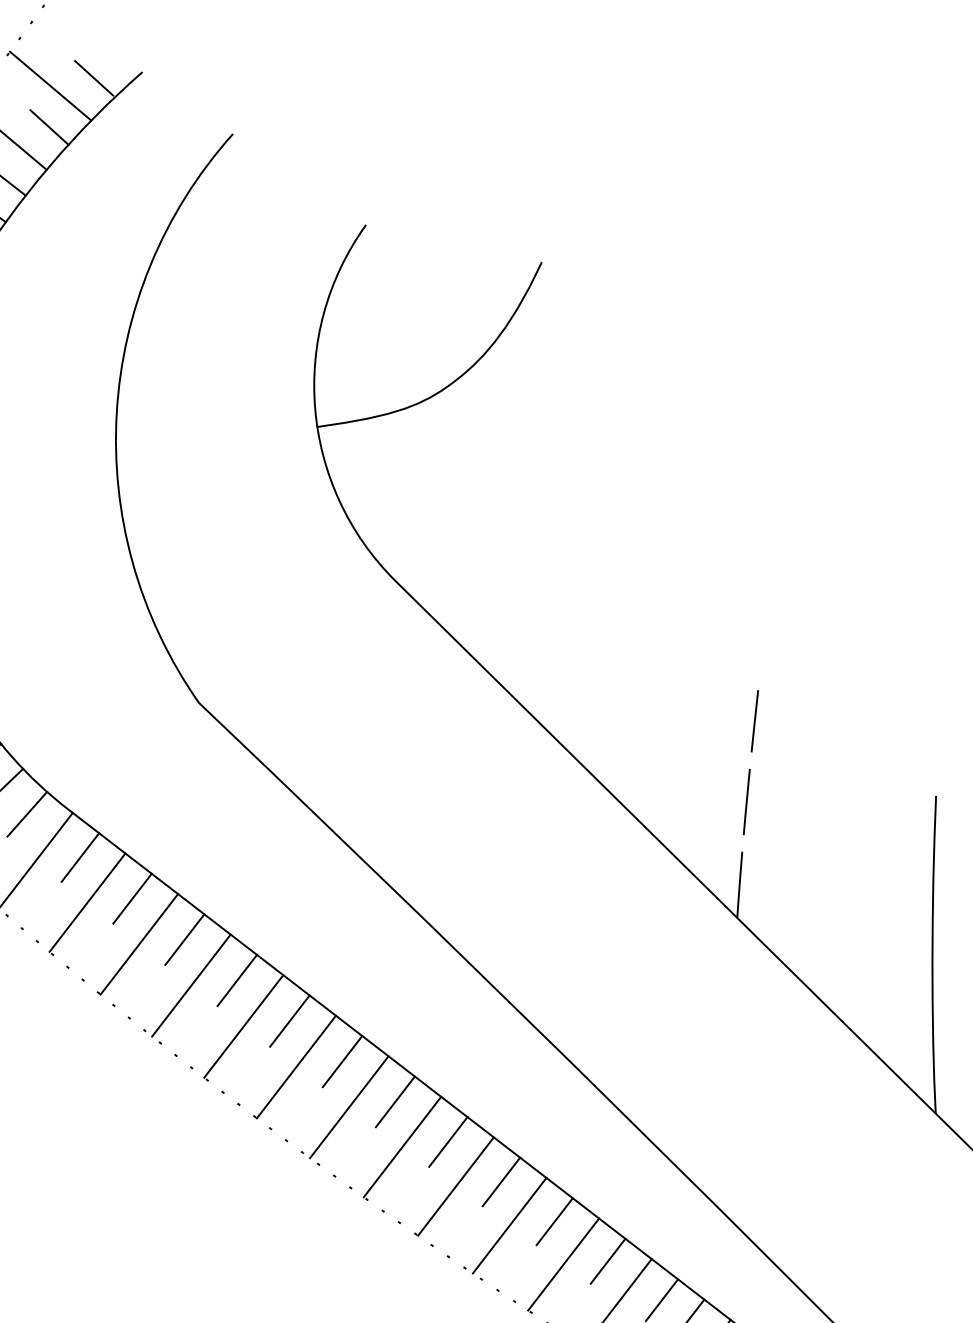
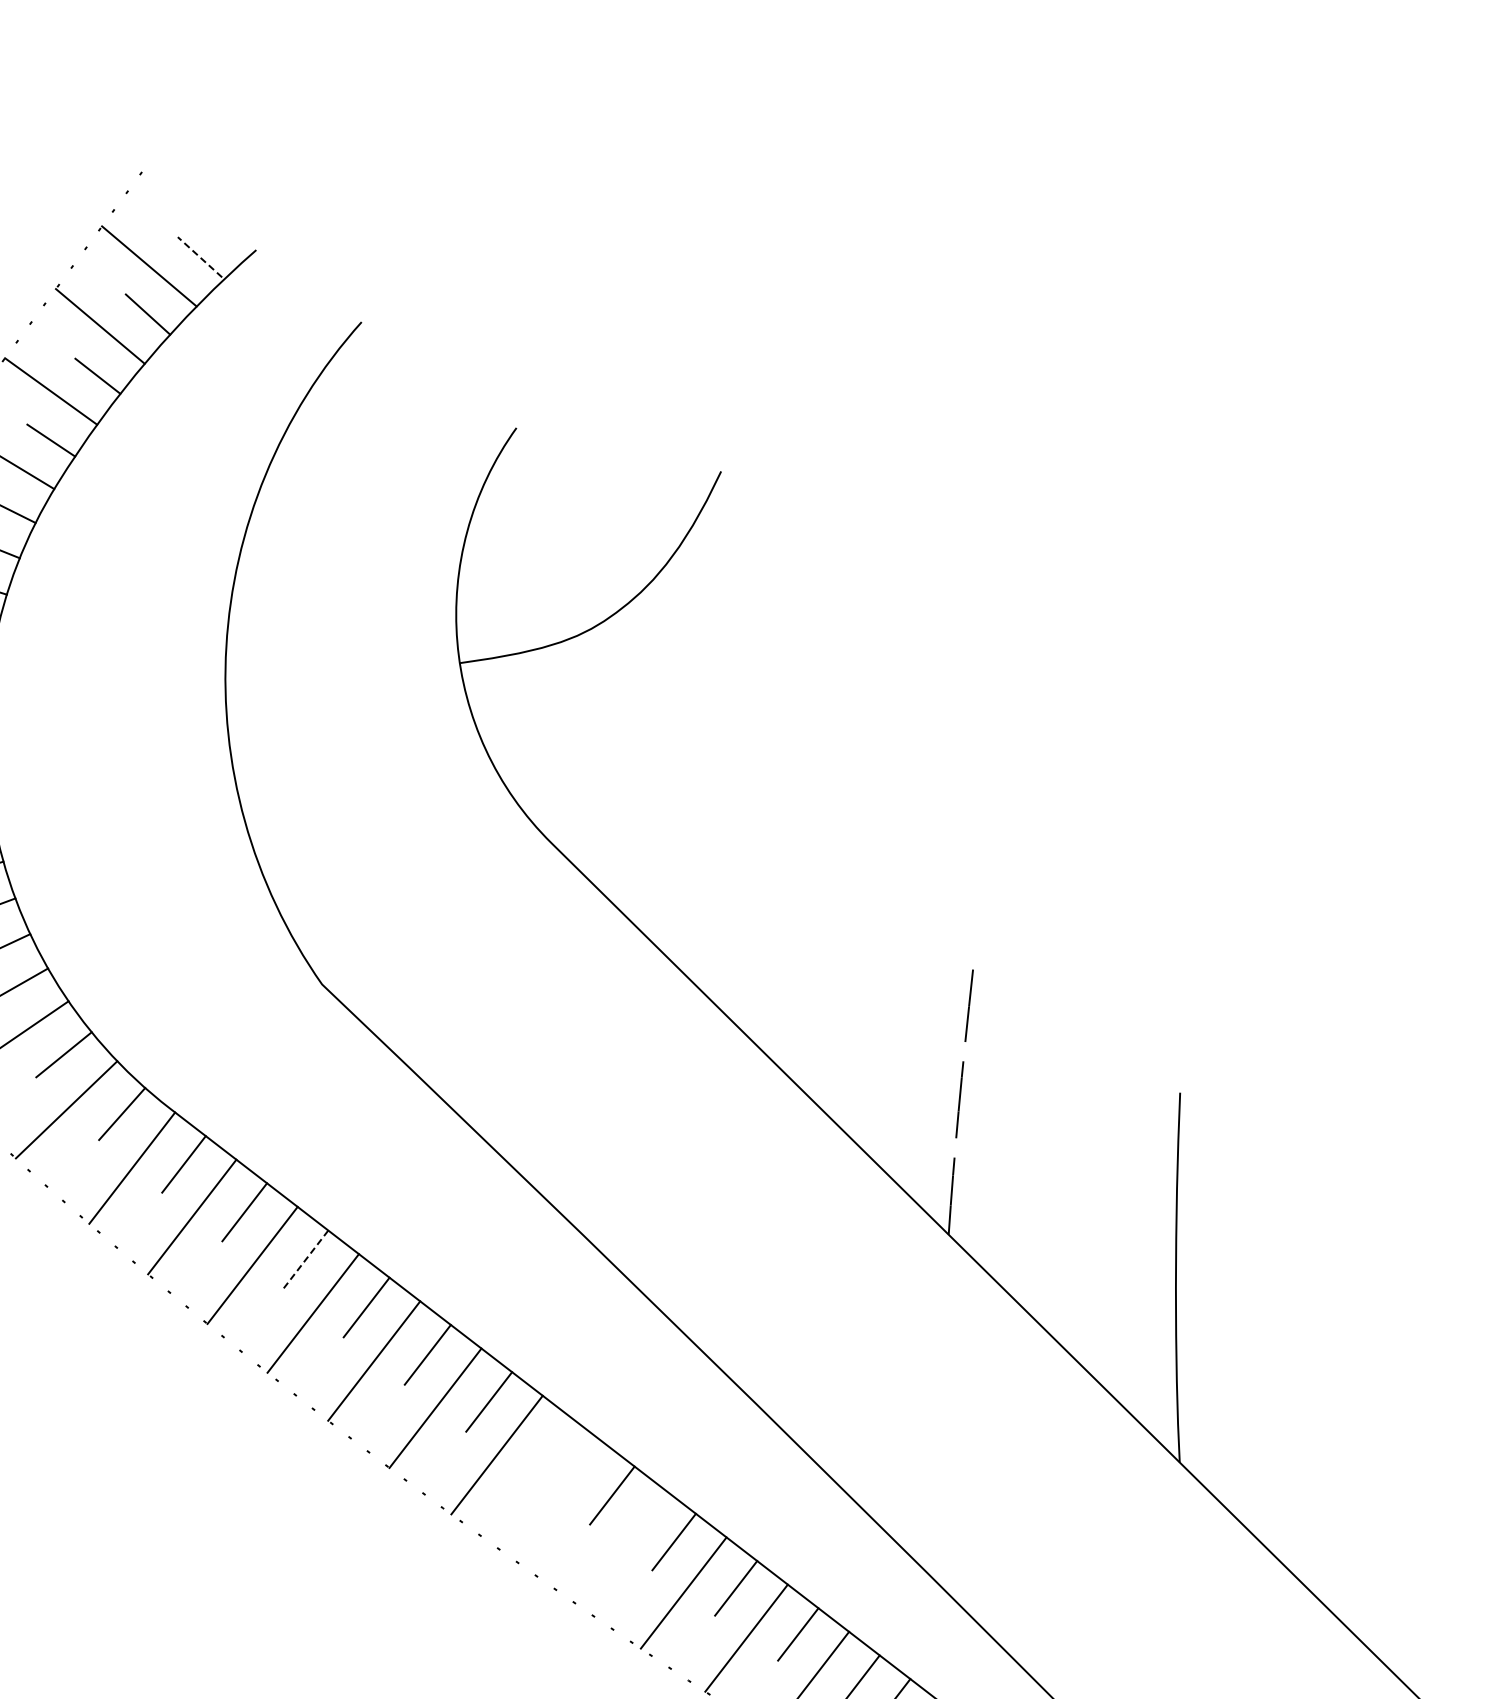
line: (94, 78) -> (200, 257), solid -> dashed
line: (184, 940) -> (305, 1260), solid -> dashed
line: (395, 1101) -> (550, 1448), removed
line: (402, 1147) -> (558, 1501), removed
line: (456, 1186) -> (621, 1547), removed

